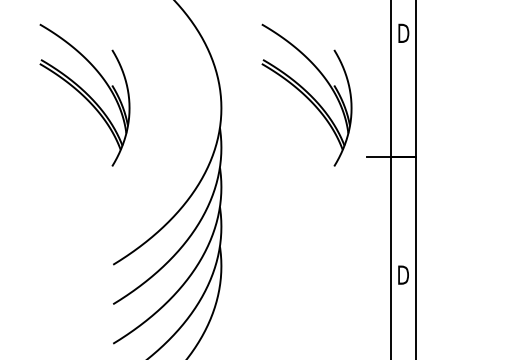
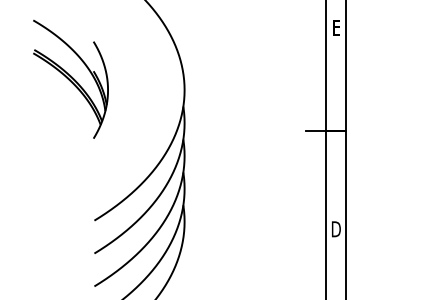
text: (403, 32) -> (336, 27), D -> E
part: (306, 94) -> (255, 78), removed

